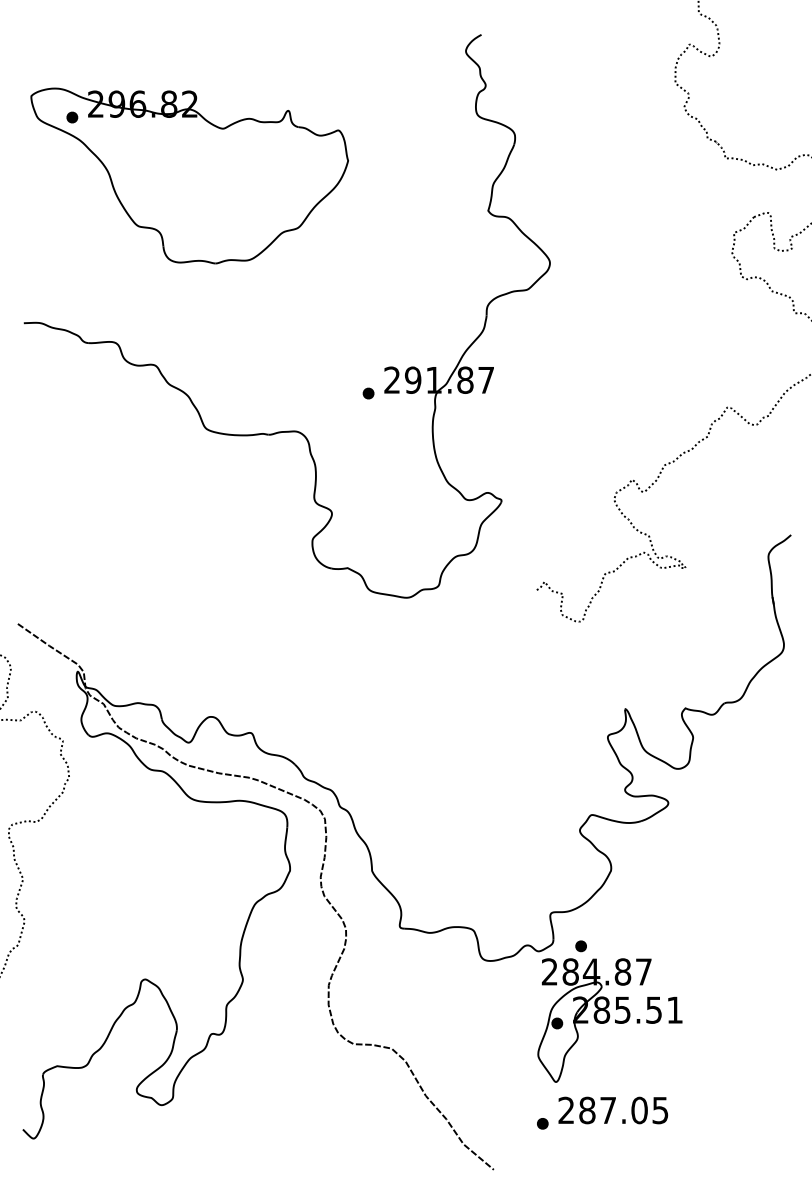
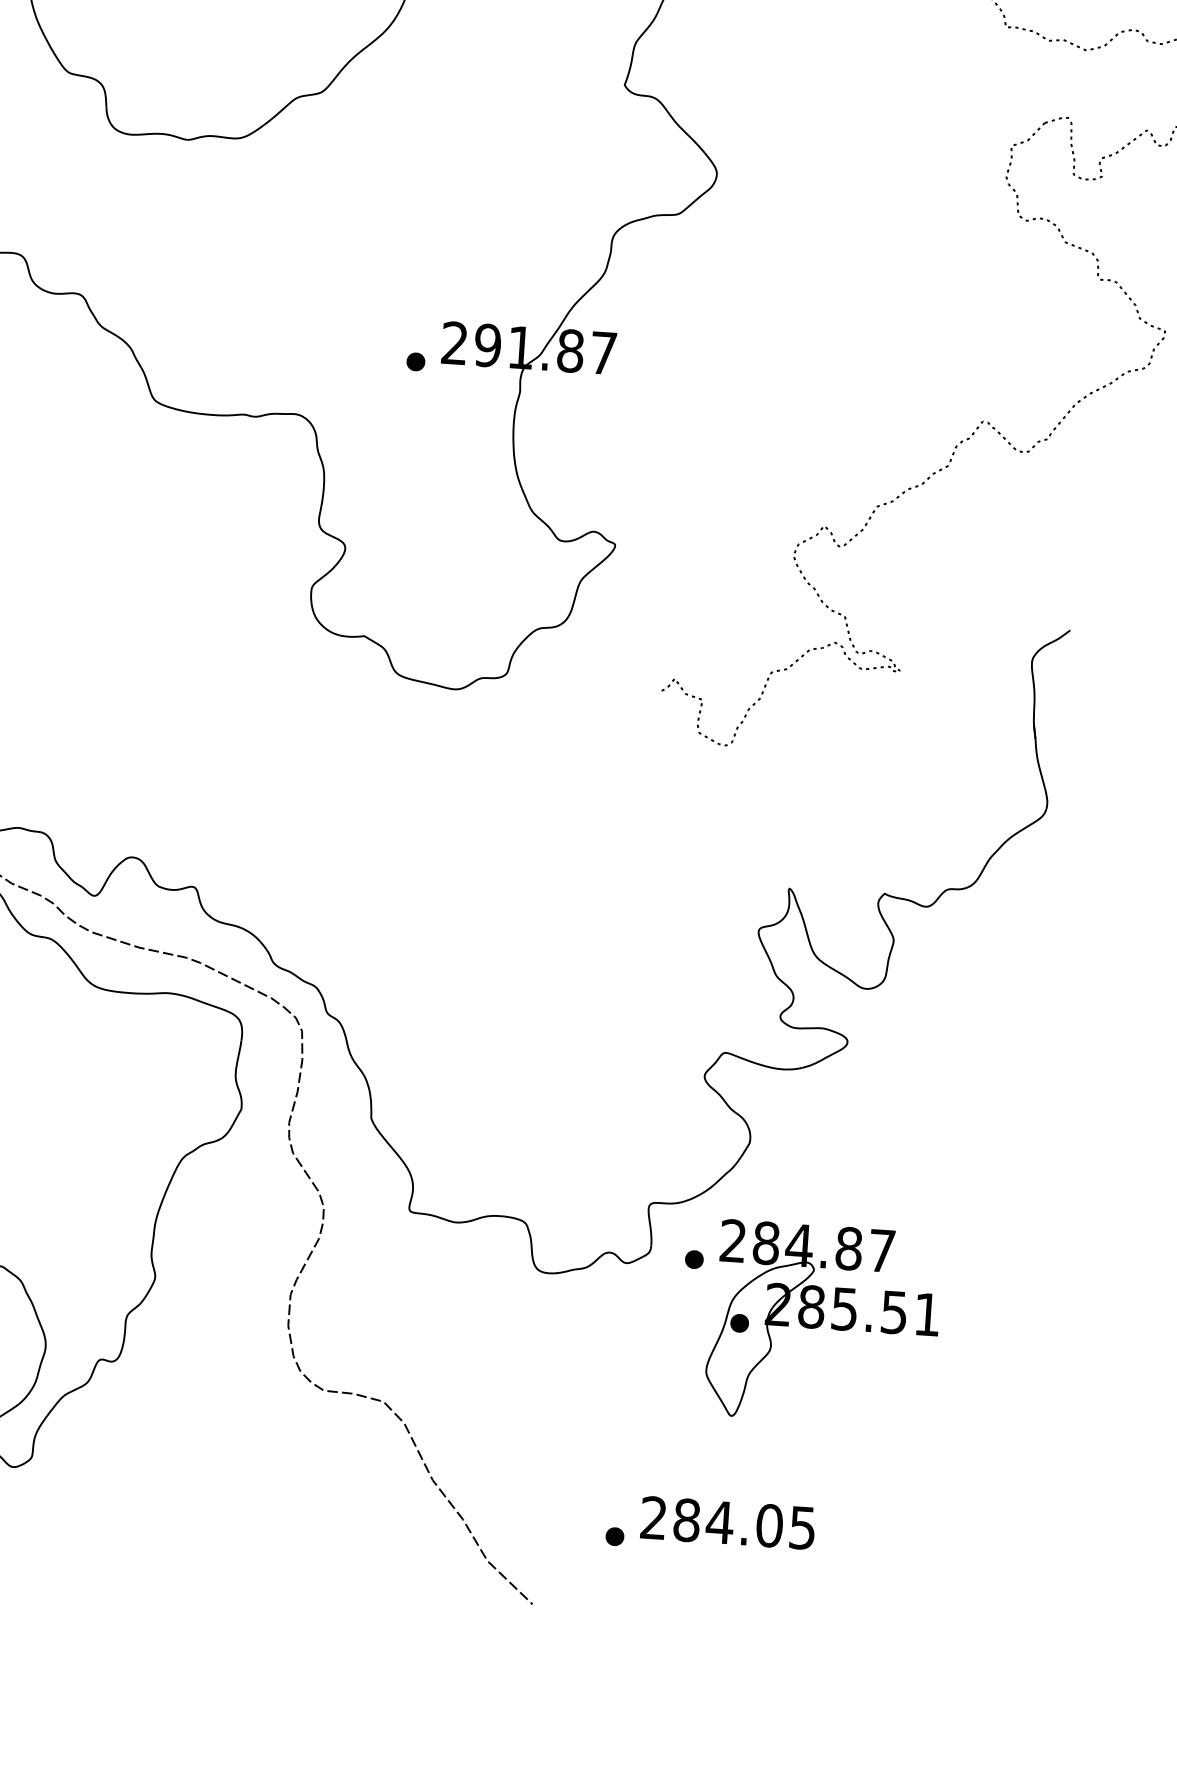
part: (609, 1020) -> (822, 1324), moved
text: (607, 1110) -> (718, 1522), 287.05 -> 284.05

